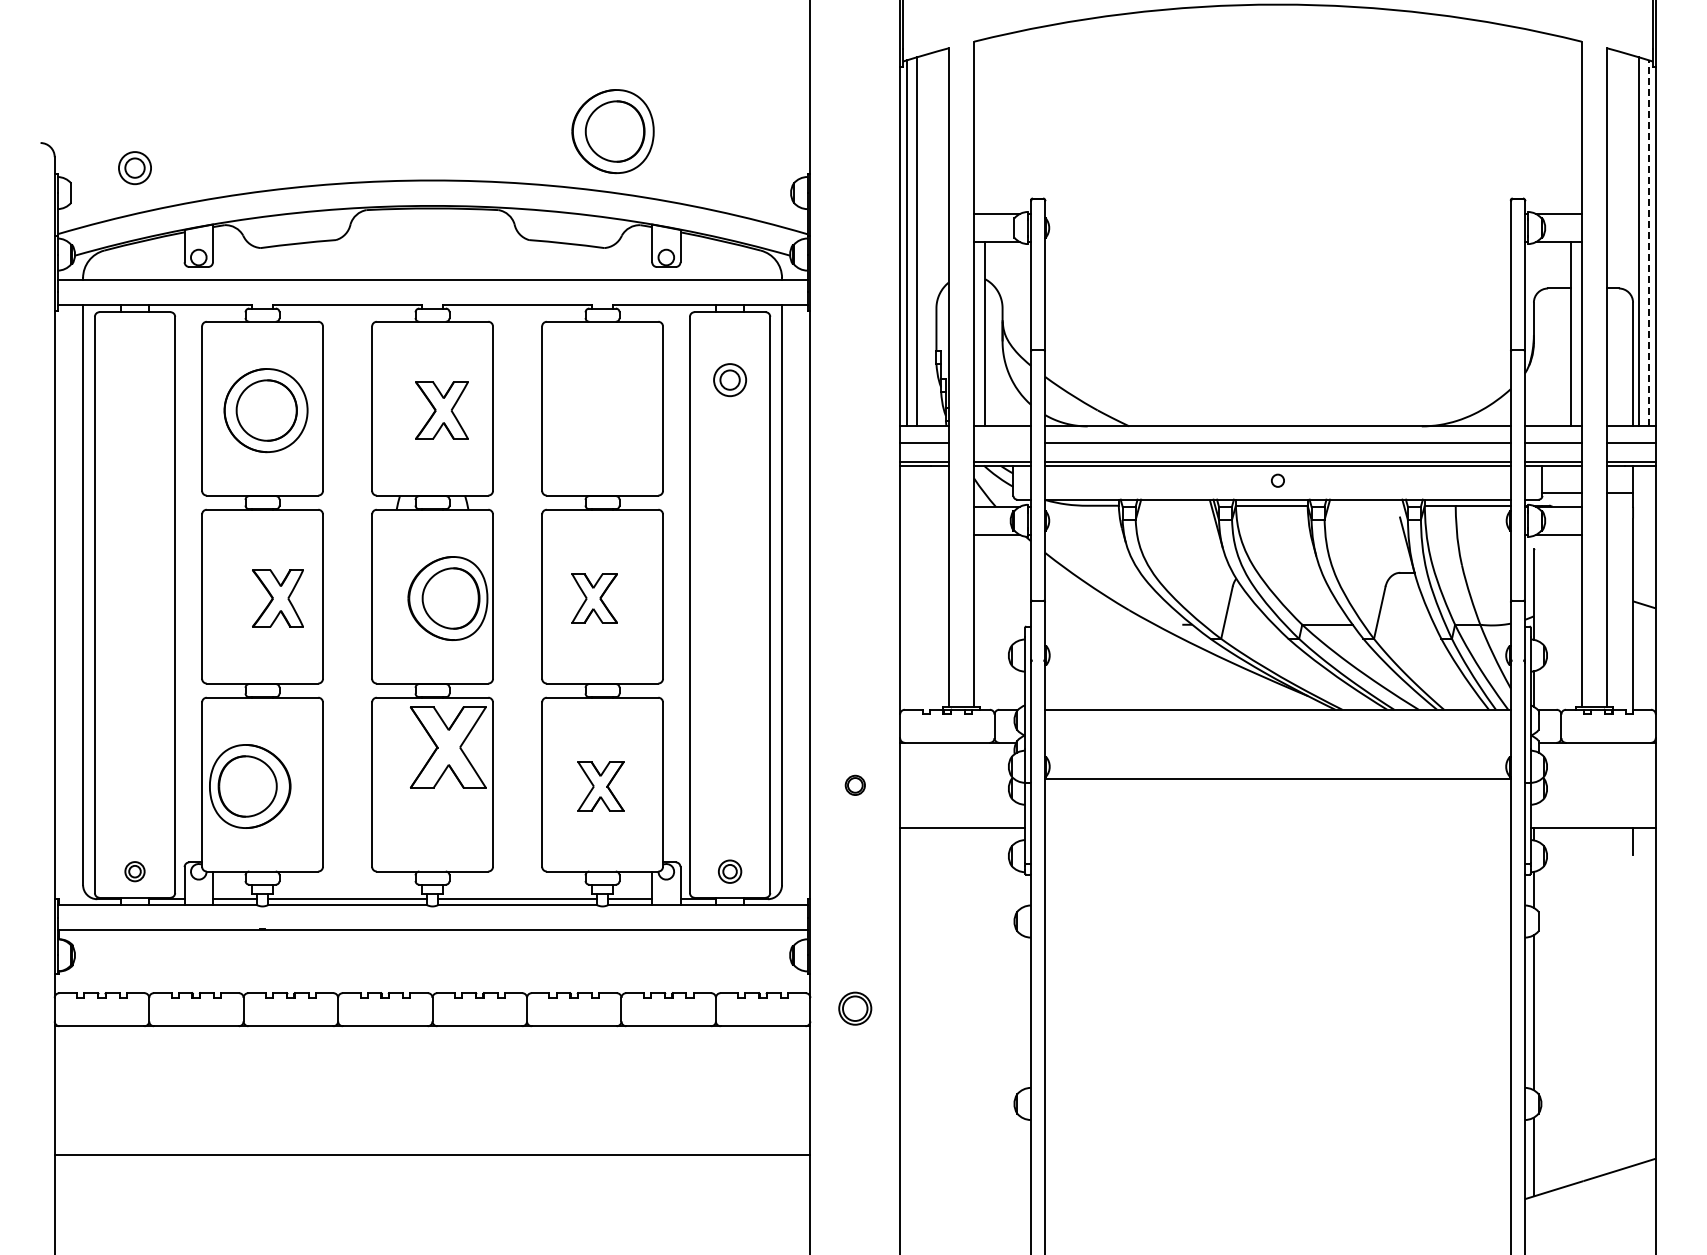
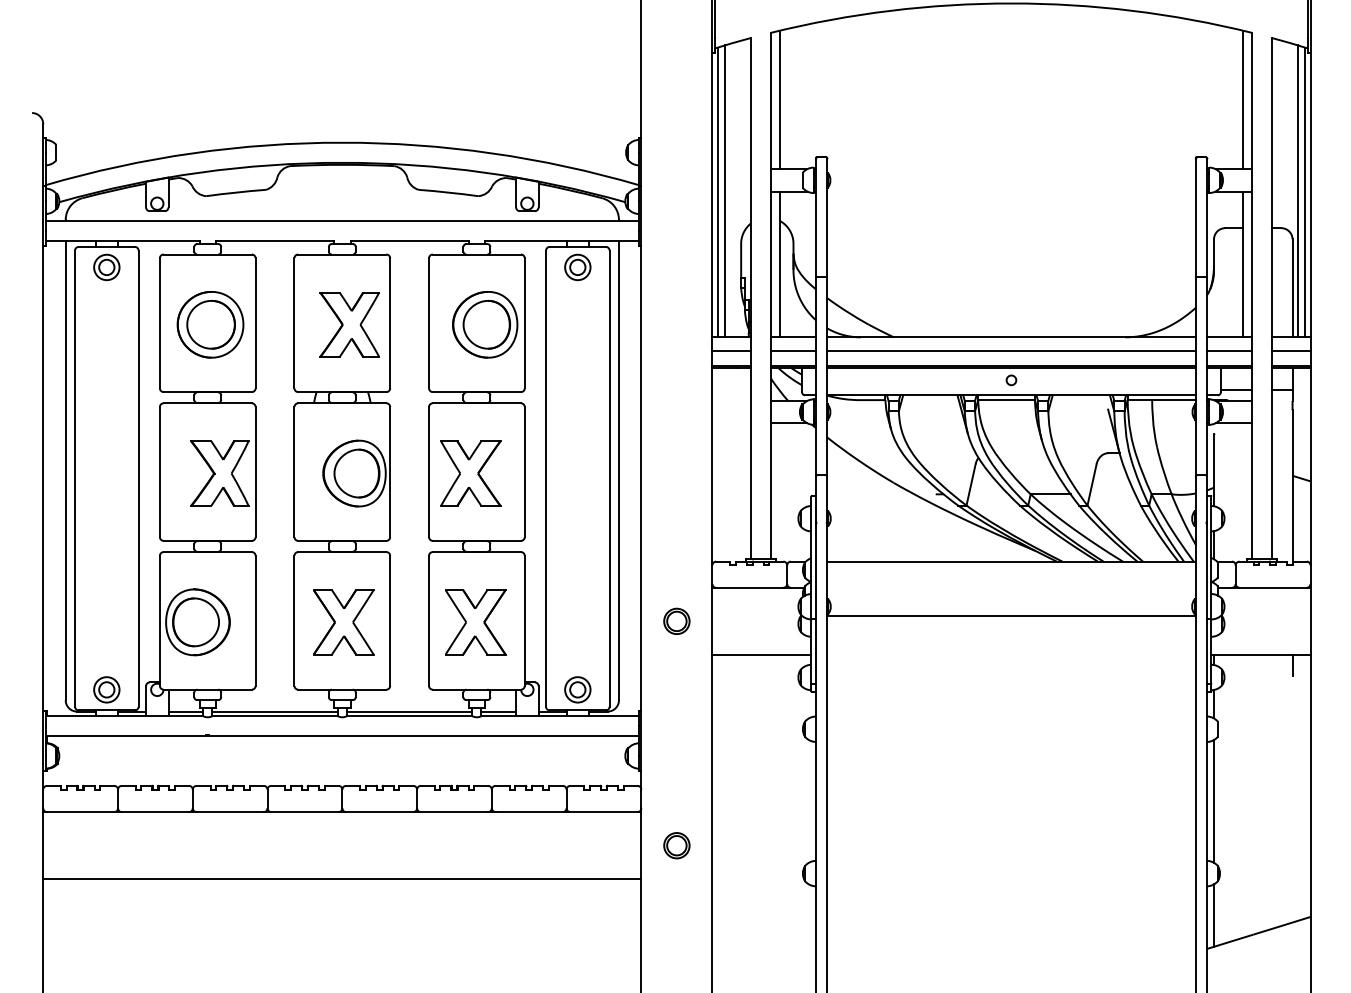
line: (985, 126) -> (779, 99), added
line: (1570, 126) -> (1243, 99), added
part: (612, 131) -> (484, 324), moved
part: (134, 168) -> (106, 267), moved
line: (1648, 242) -> (1304, 191), dashed -> solid
part: (729, 380) -> (577, 267), moved
part: (441, 410) -> (349, 324), size x1.43
line: (1002, 443) -> (793, 350), added
part: (277, 598) -> (219, 473), size x1.43
part: (594, 598) -> (470, 473), size x1.67
part: (447, 747) -> (343, 622), moved
part: (855, 785) -> (677, 621), size x1.67
part: (600, 786) -> (475, 622), size x1.67
part: (134, 871) -> (106, 689), size x1.67
part: (729, 871) -> (577, 689), size x1.43
part: (855, 1008) -> (677, 845), moved
line: (432, 1155) -> (342, 879), moved

